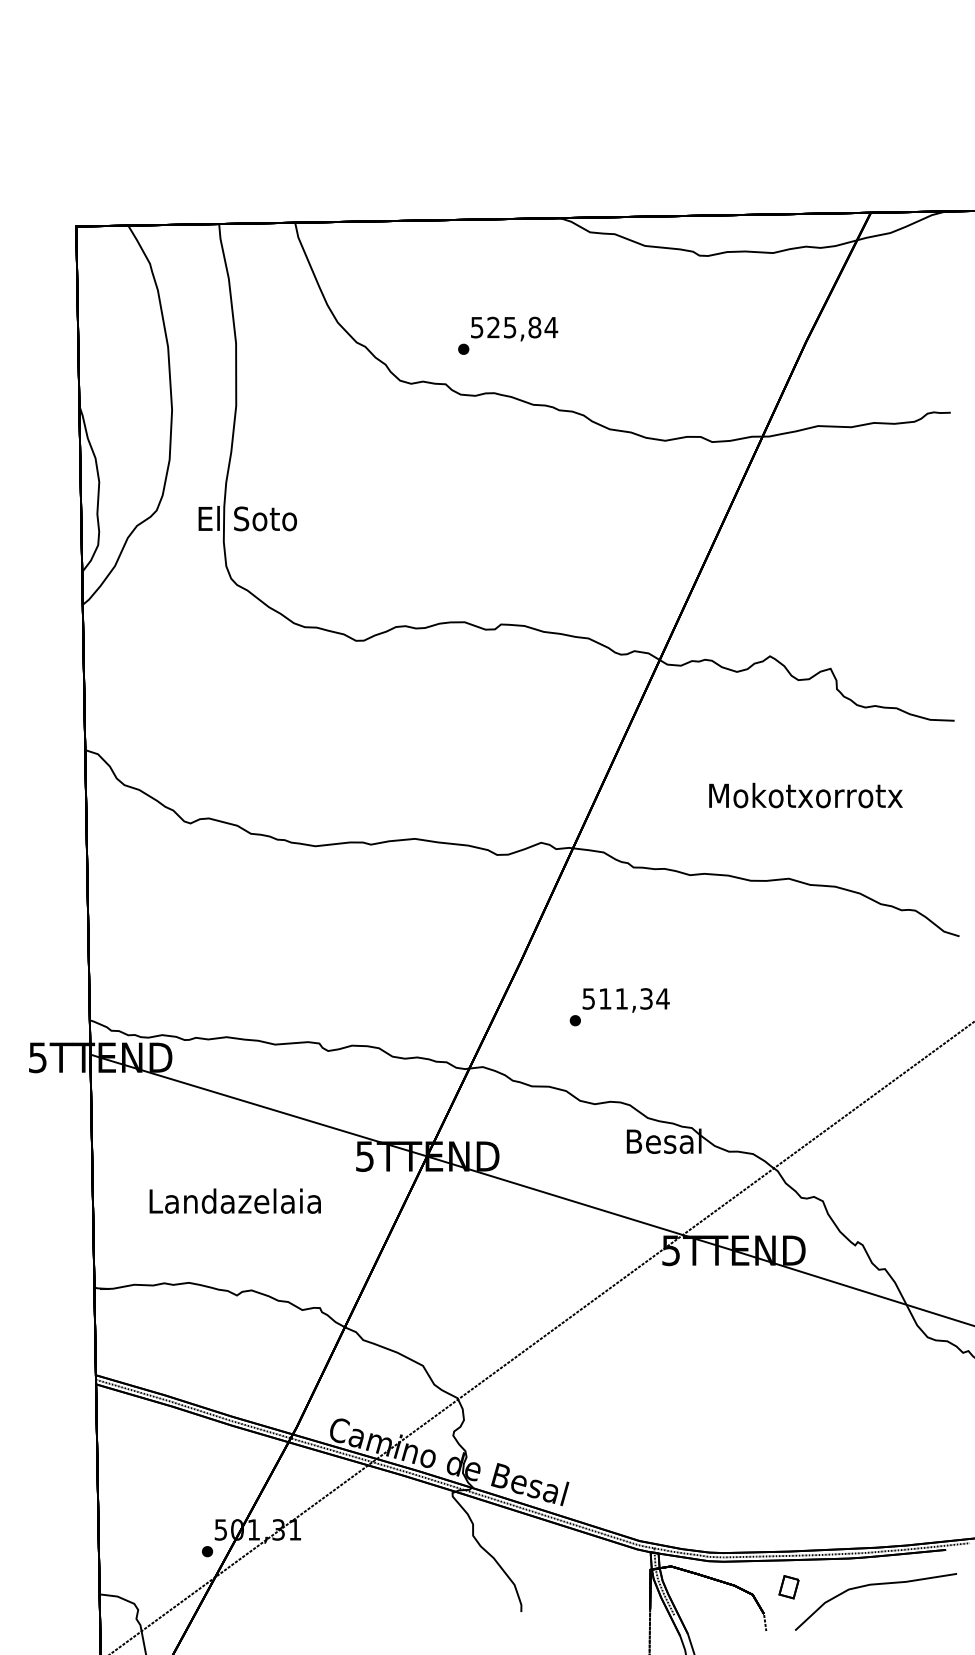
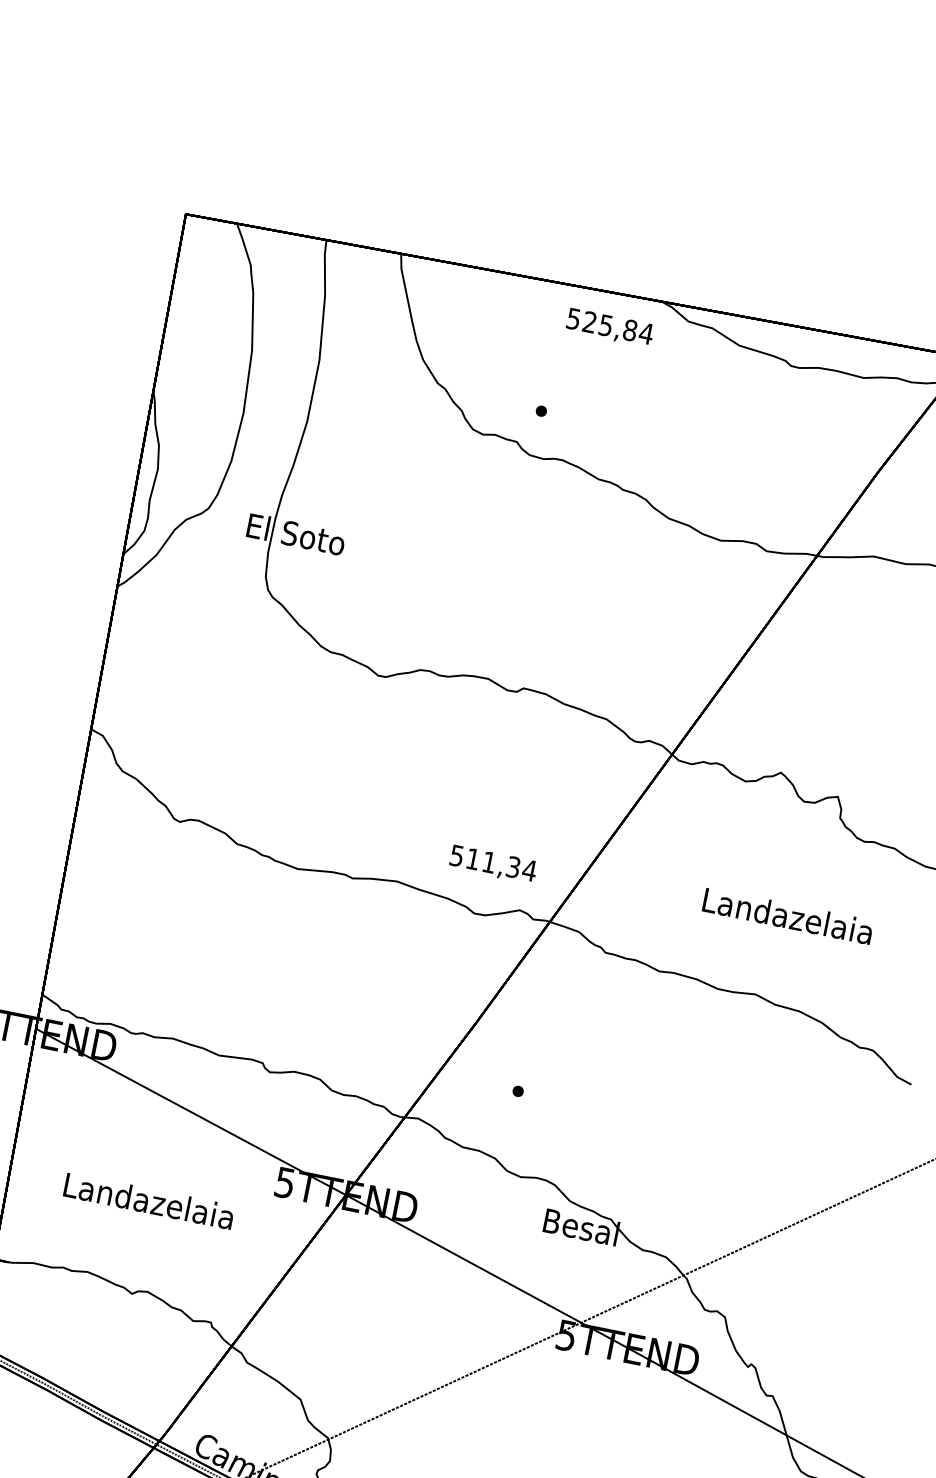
text: (514, 328) -> (610, 327), moved
text: (805, 795) -> (788, 916), Mokotxorrotx -> Landazelaia
text: (625, 1000) -> (492, 864), moved

